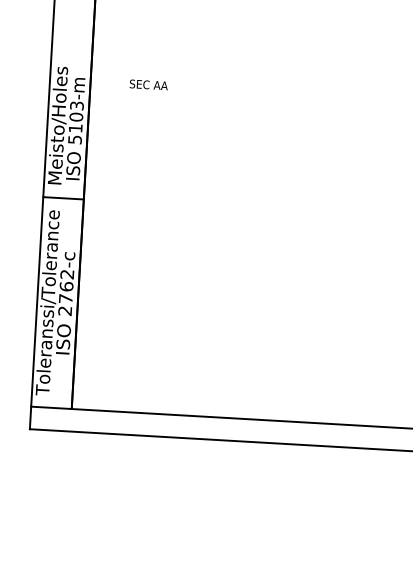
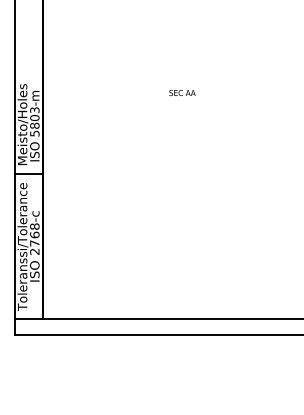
text: (148, 84) -> (182, 92), moved
text: (75, 127) -> (34, 125), 5103-m -> 5803-m
text: (66, 274) -> (34, 226), 2762-c -> 2768-c

